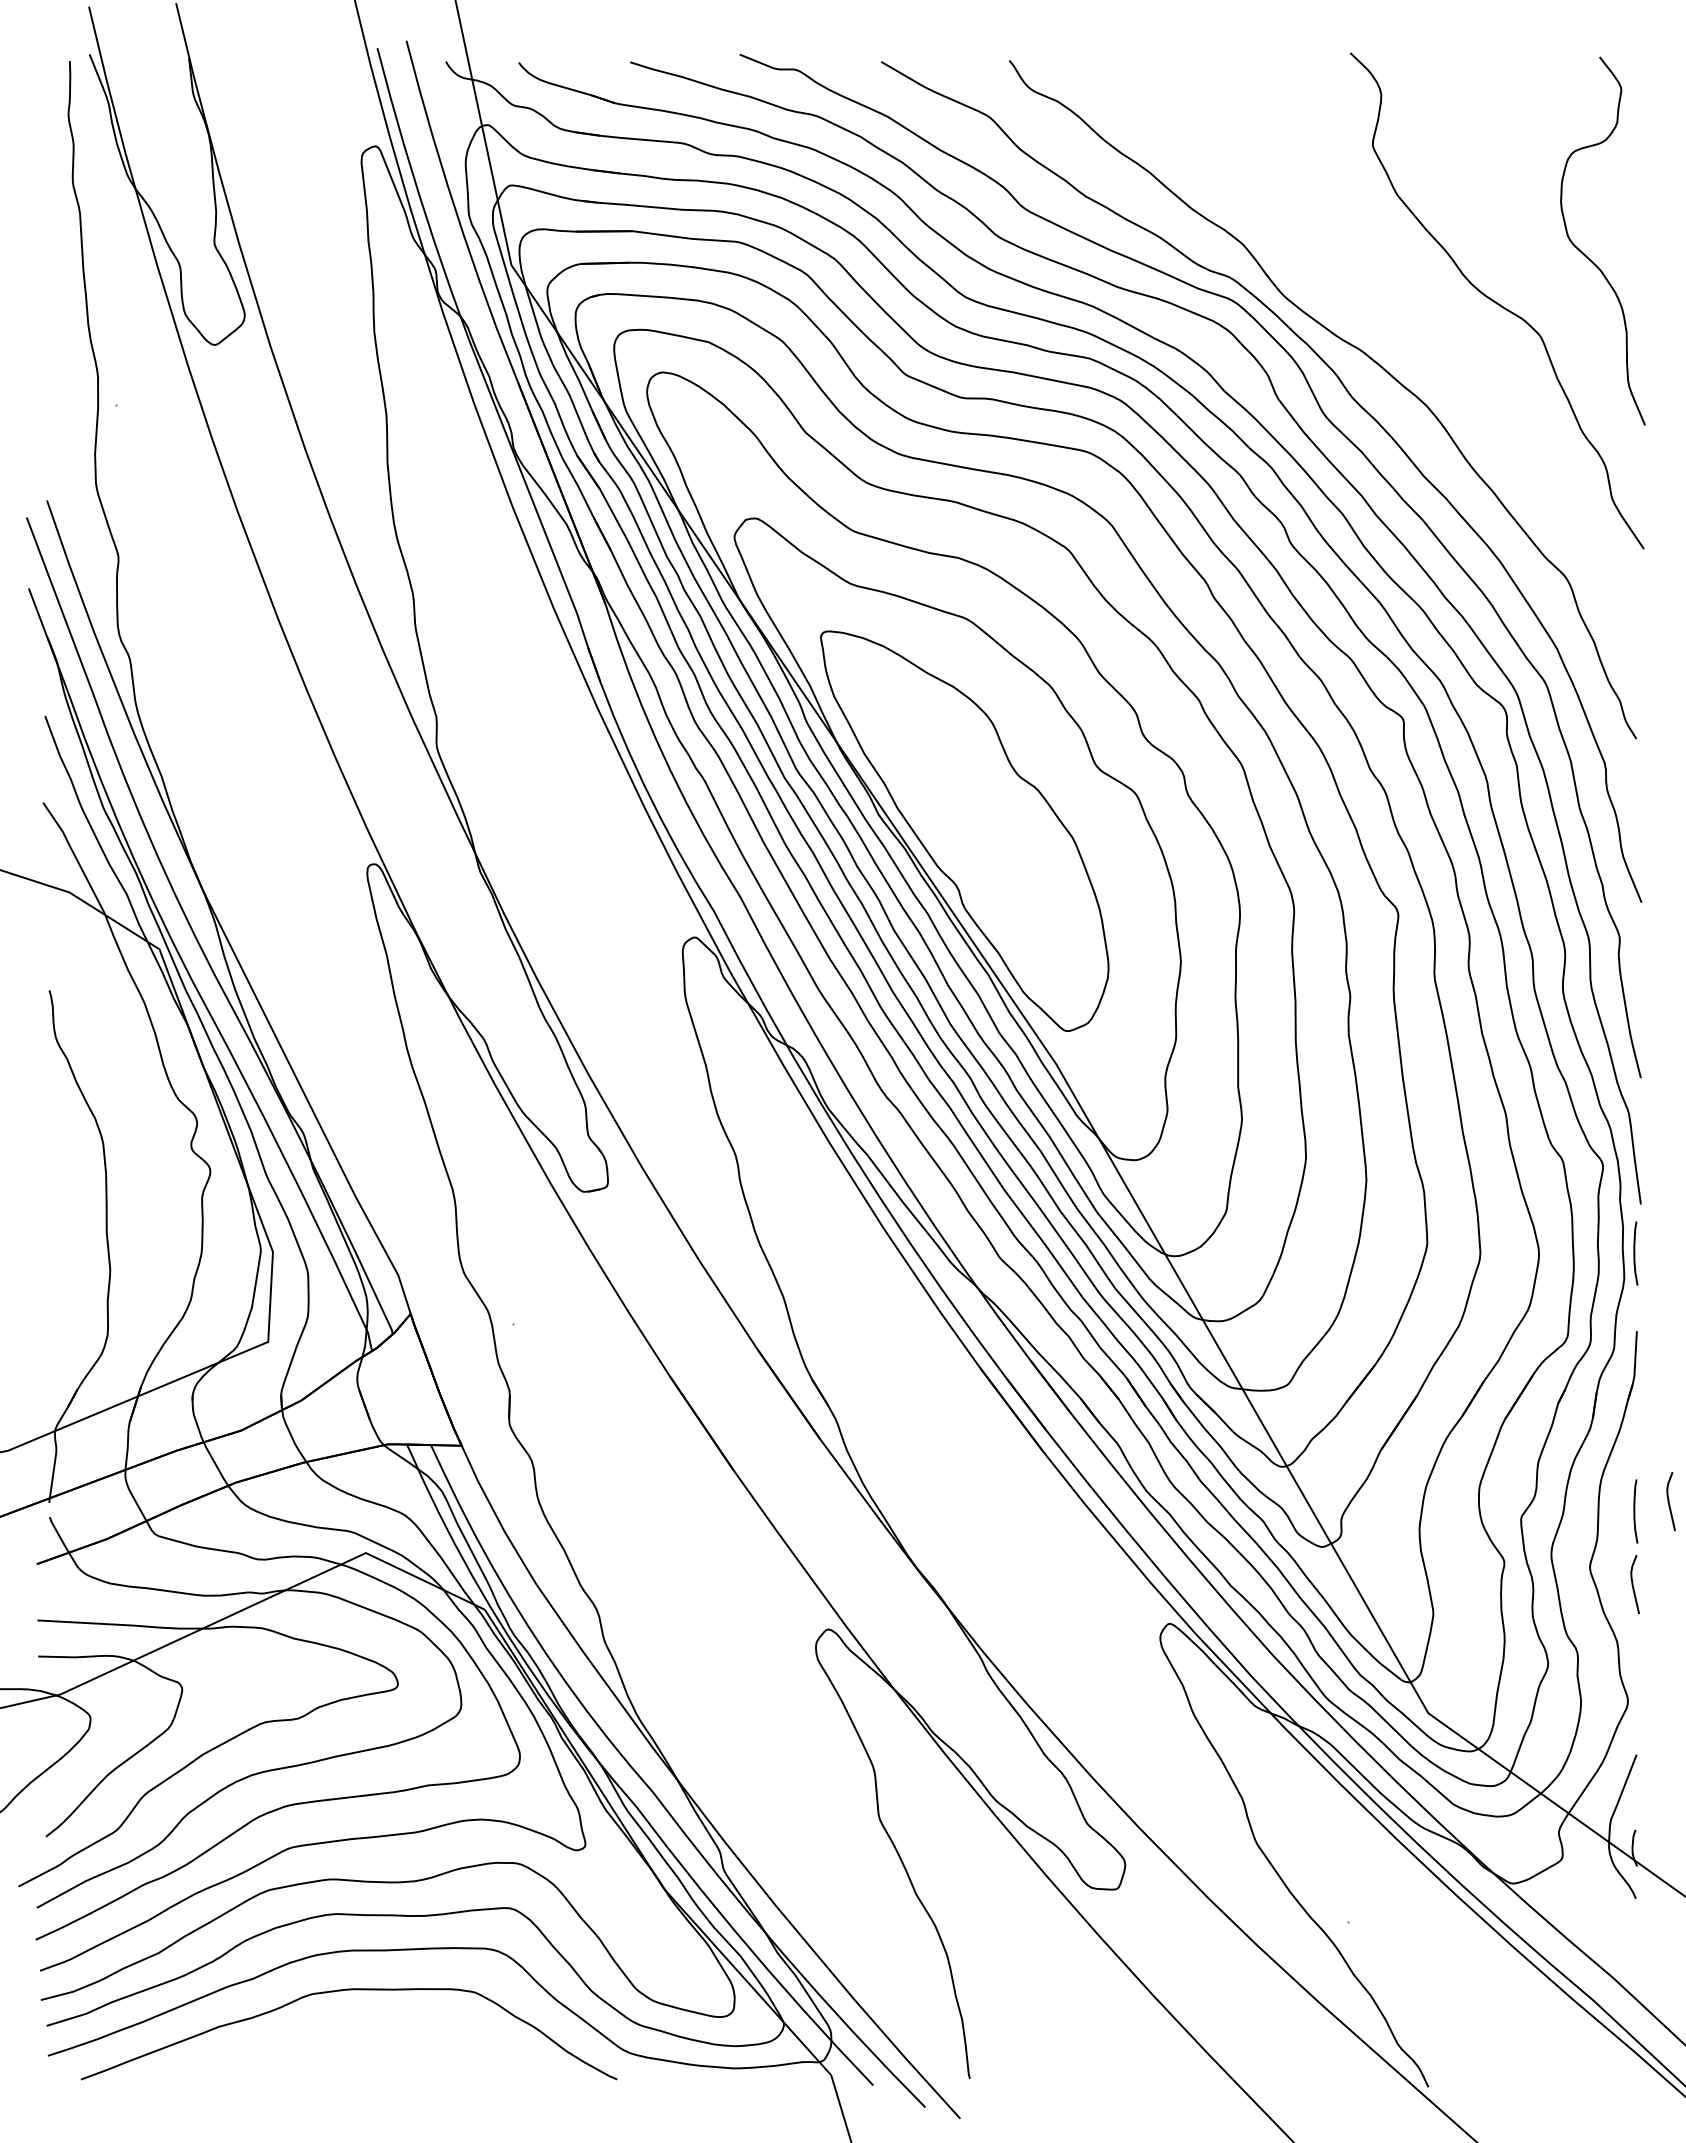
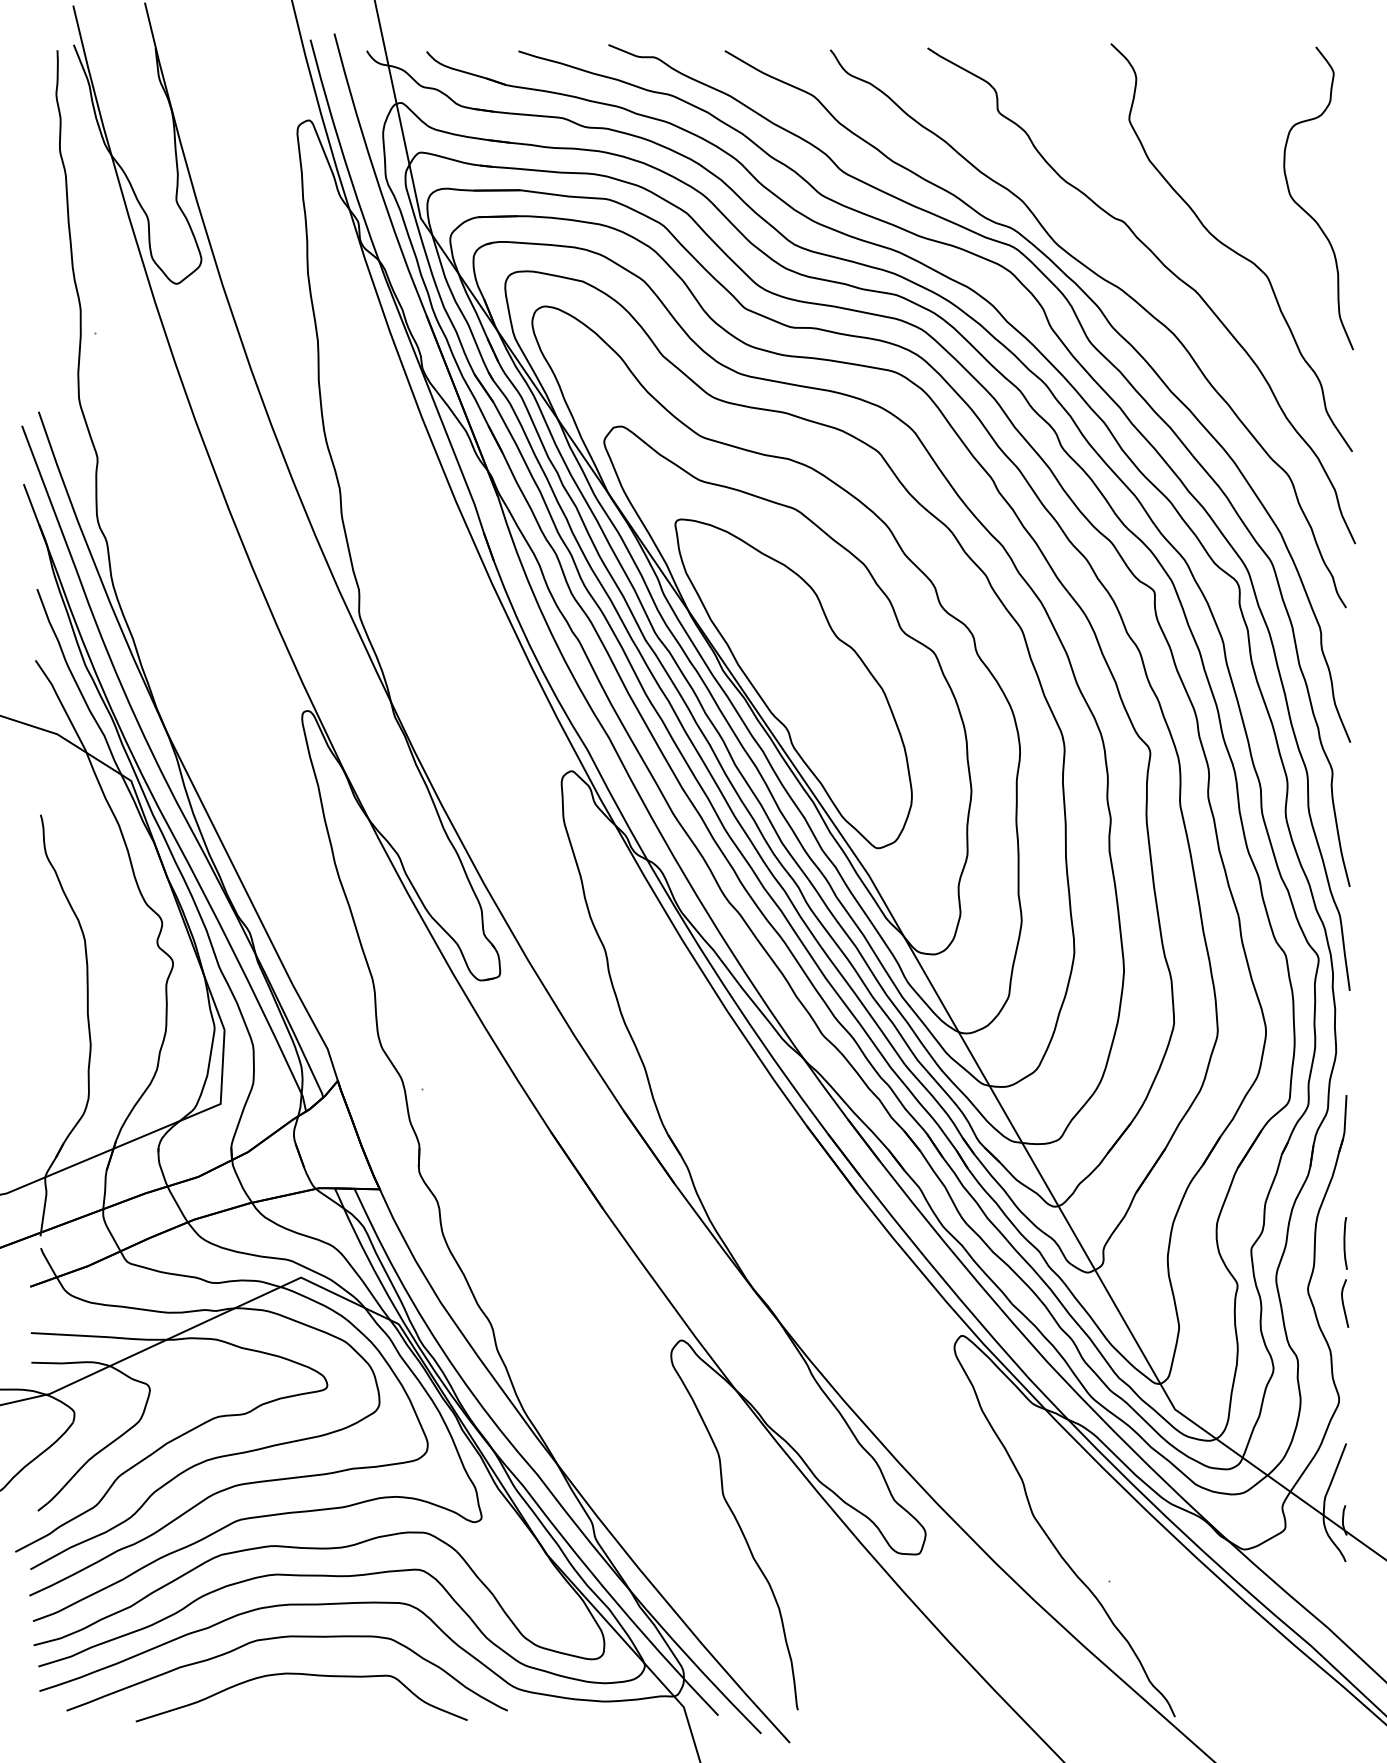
curve: (1415, 324) -> (1164, 267), added
curve: (1635, 1253) -> (1345, 1031), removed
curve: (1669, 1501) -> (1373, 1235), removed
curve: (370, 2036) -> (304, 1675), added

